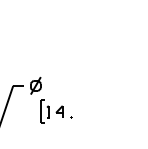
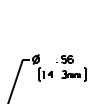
part: (96, 101) -> (71, 68), added

